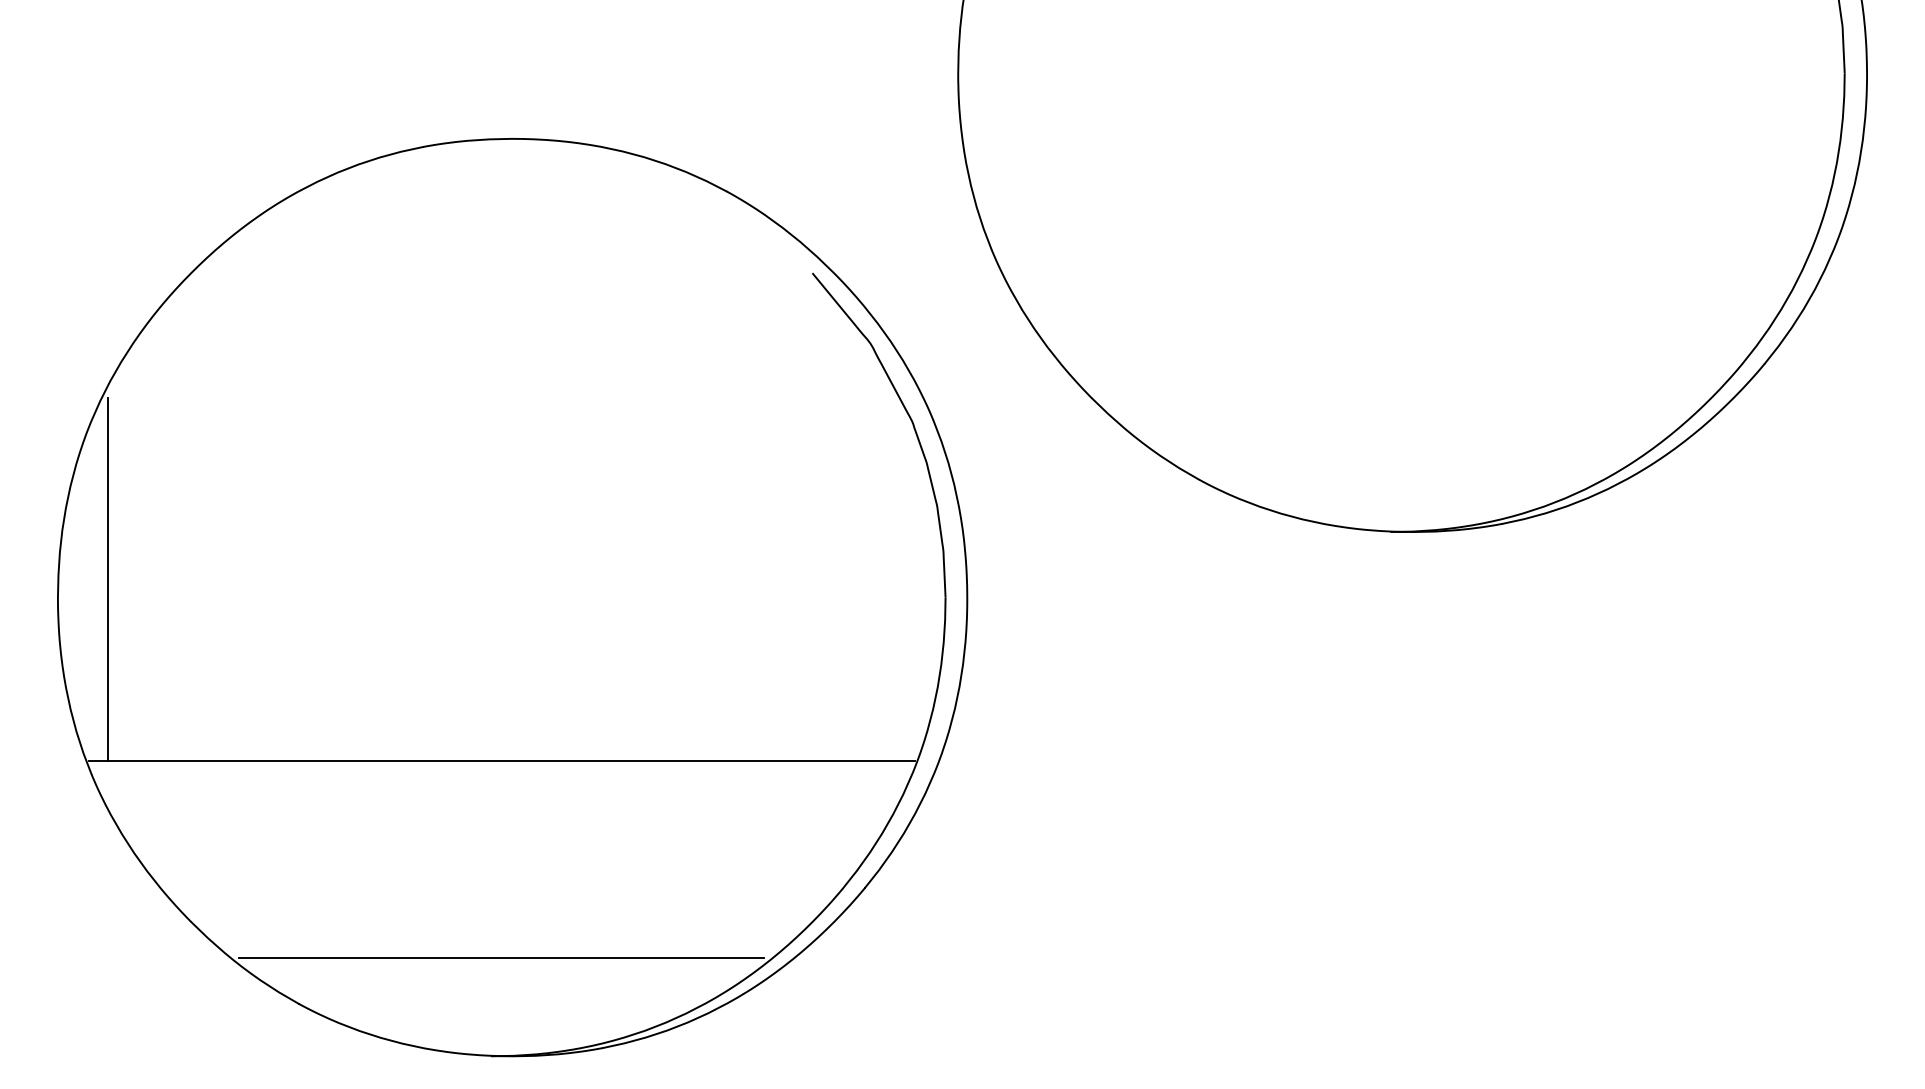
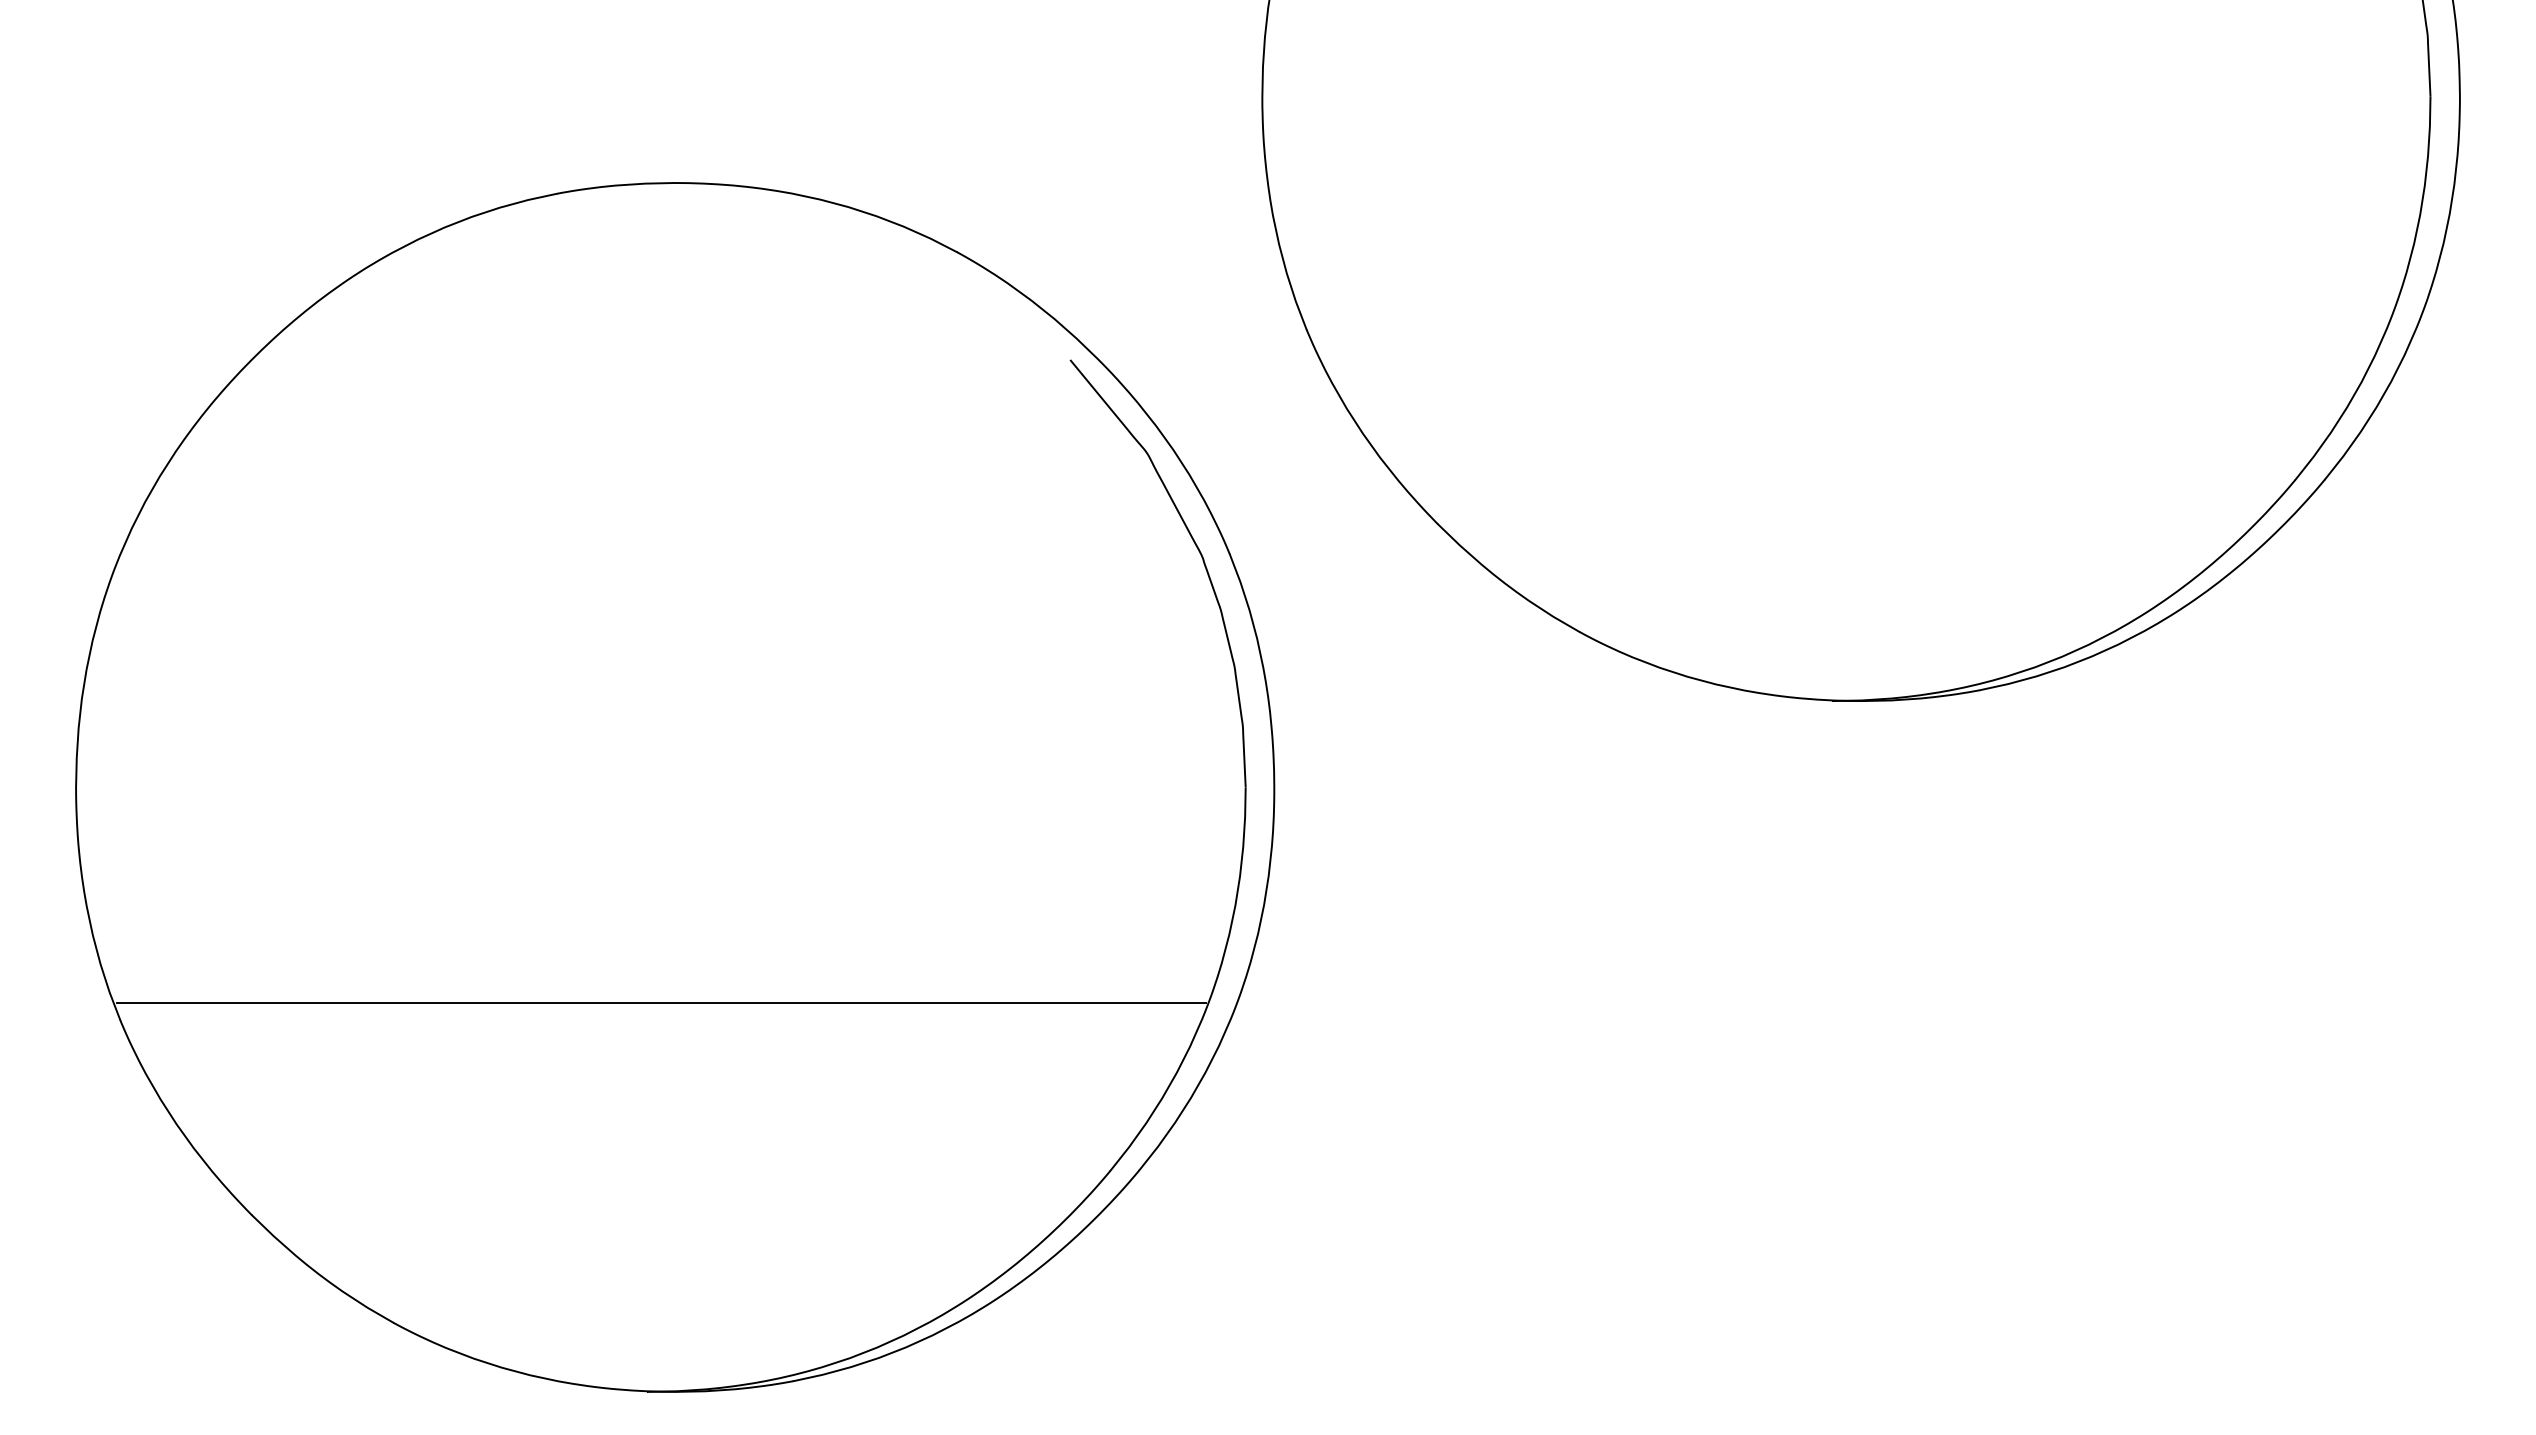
line: (108, 579) -> (142, 763), removed
line: (501, 958) -> (660, 1262), removed

